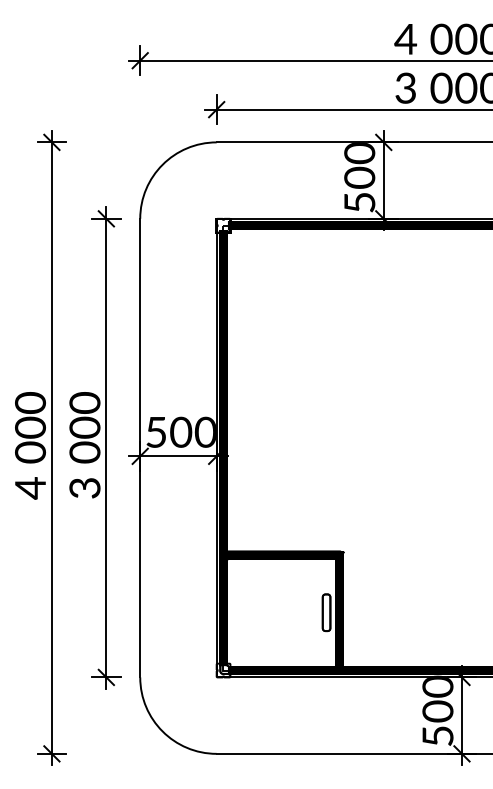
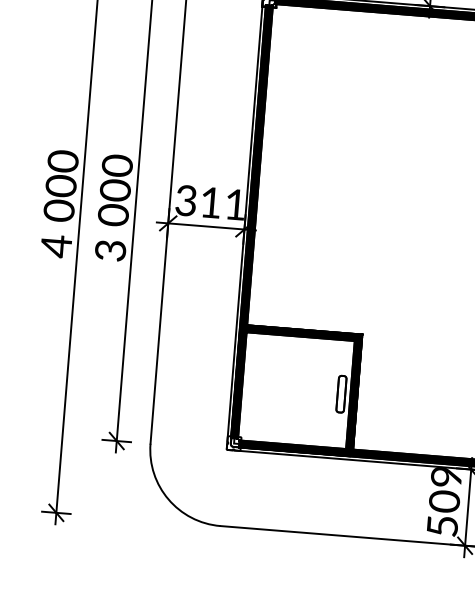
text: (180, 431) -> (210, 201), 500 -> 311
text: (438, 686) -> (447, 476), 500 -> 509

